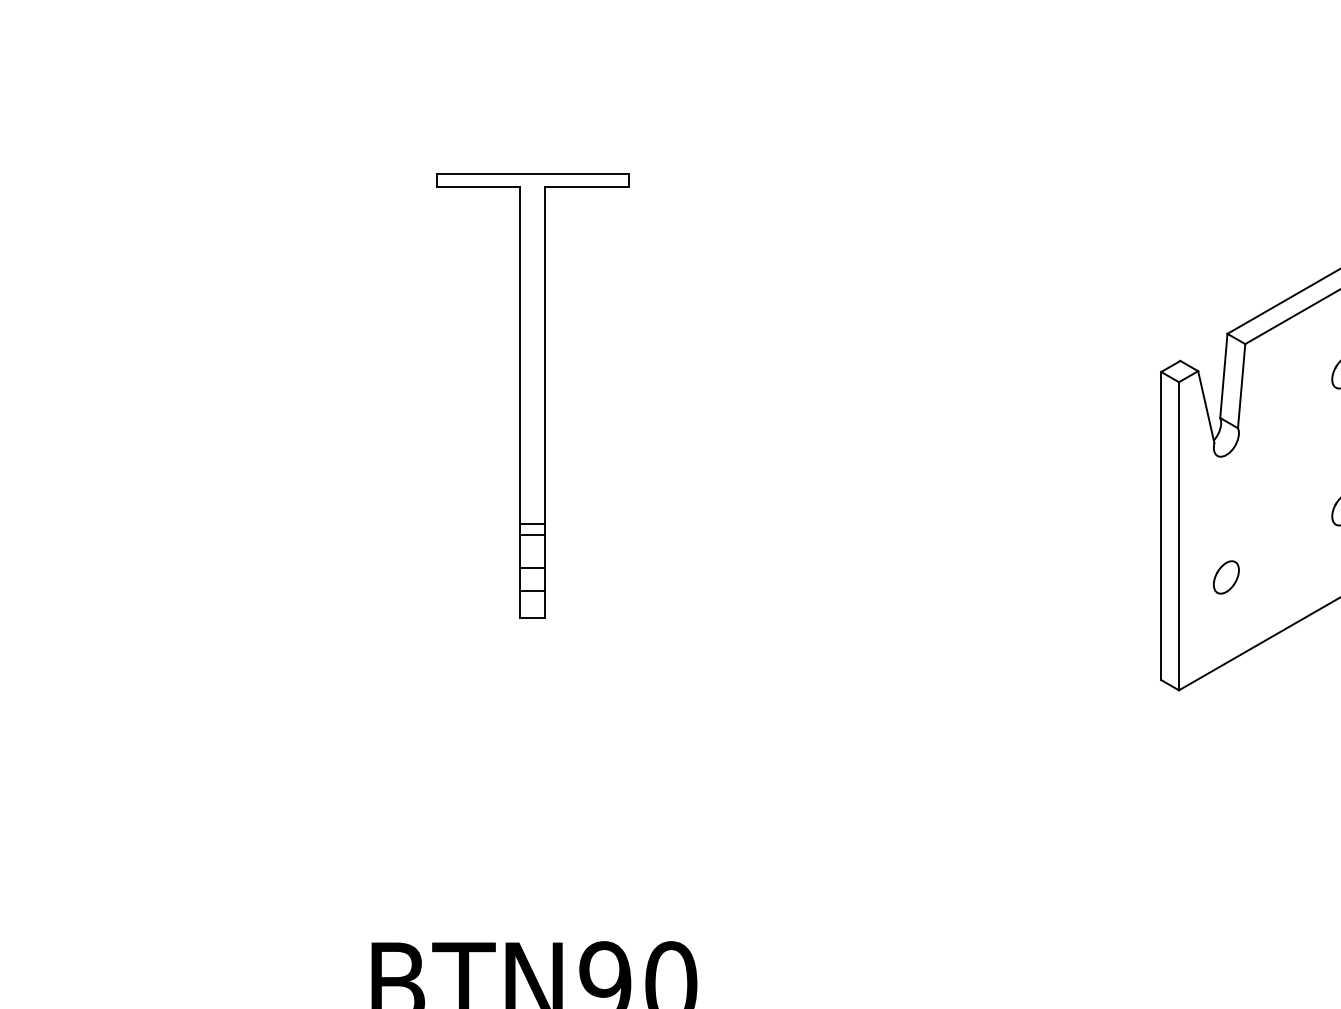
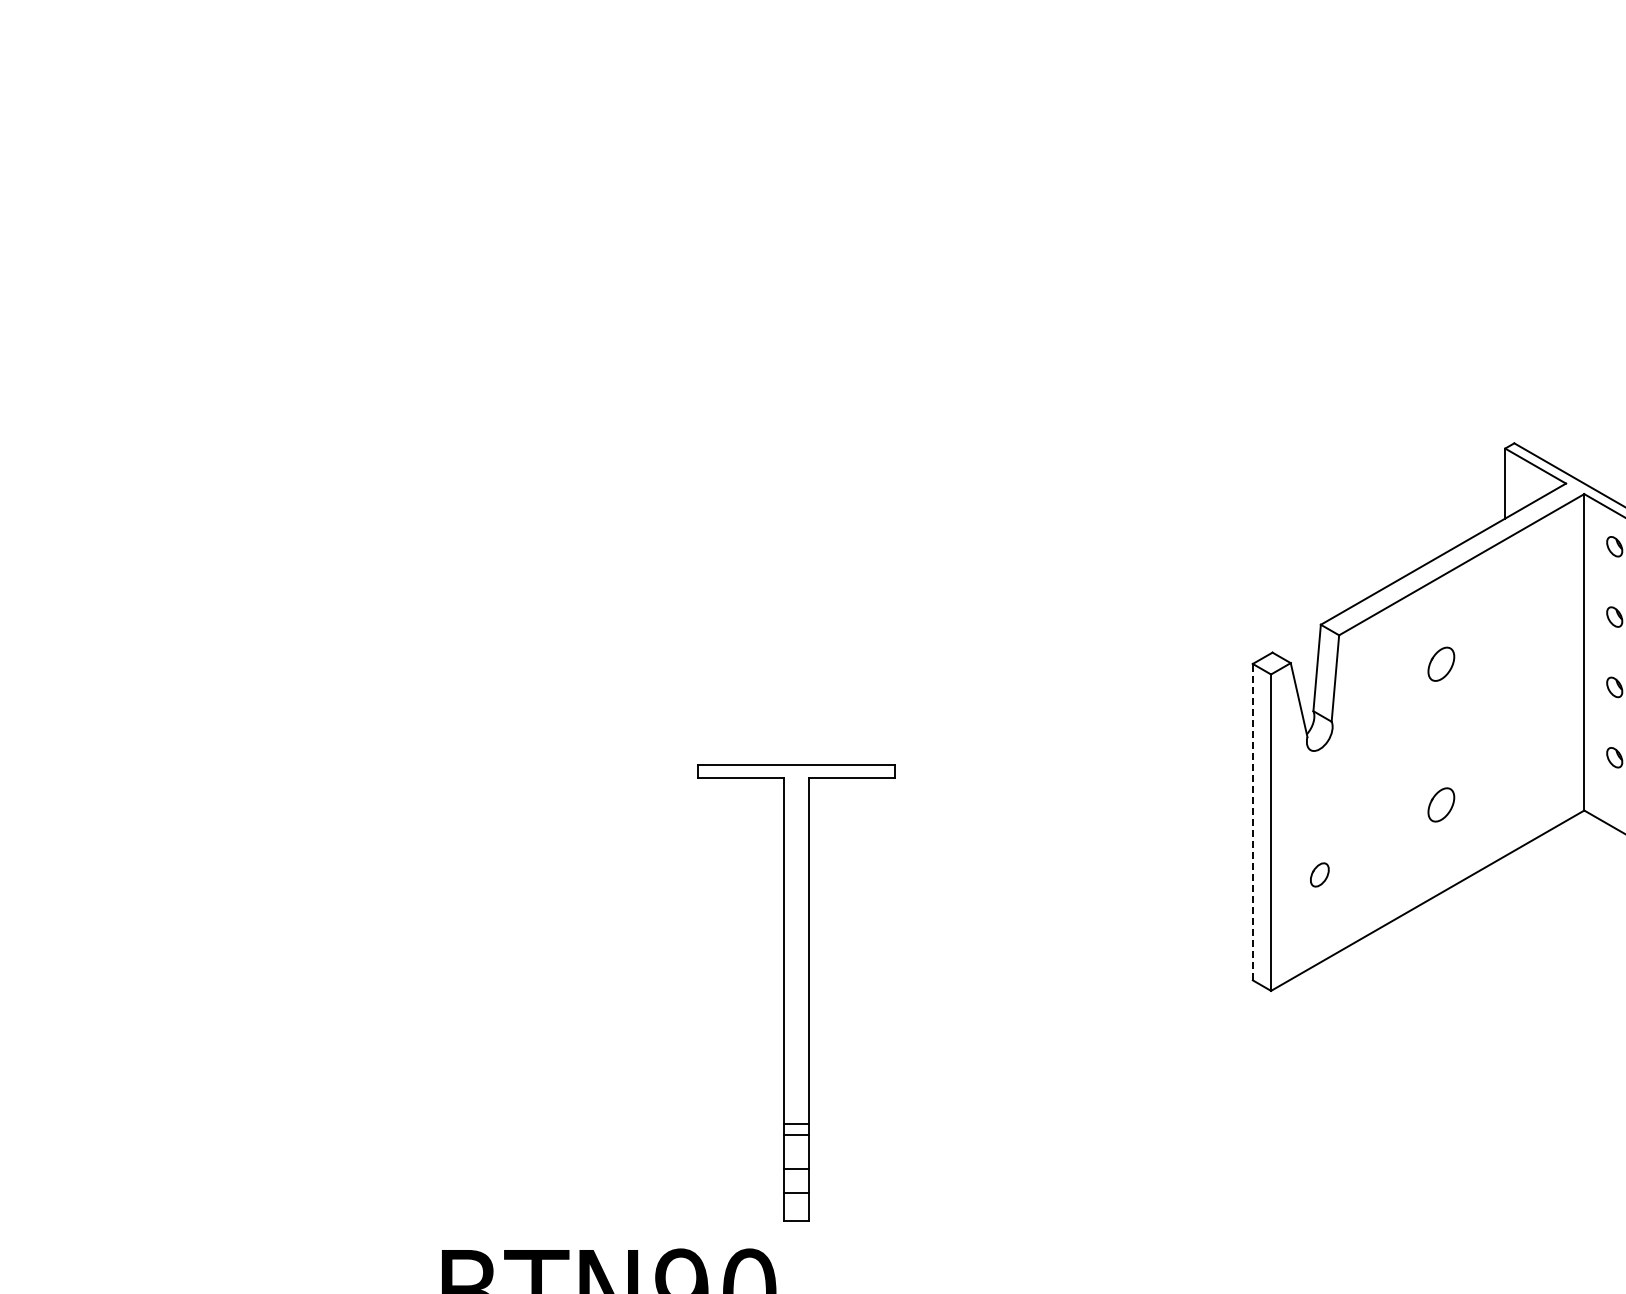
part: (532, 395) -> (796, 992), moved
line: (1160, 525) -> (1252, 821), solid -> dashed
part: (1226, 577) -> (1319, 874), size x0.7

